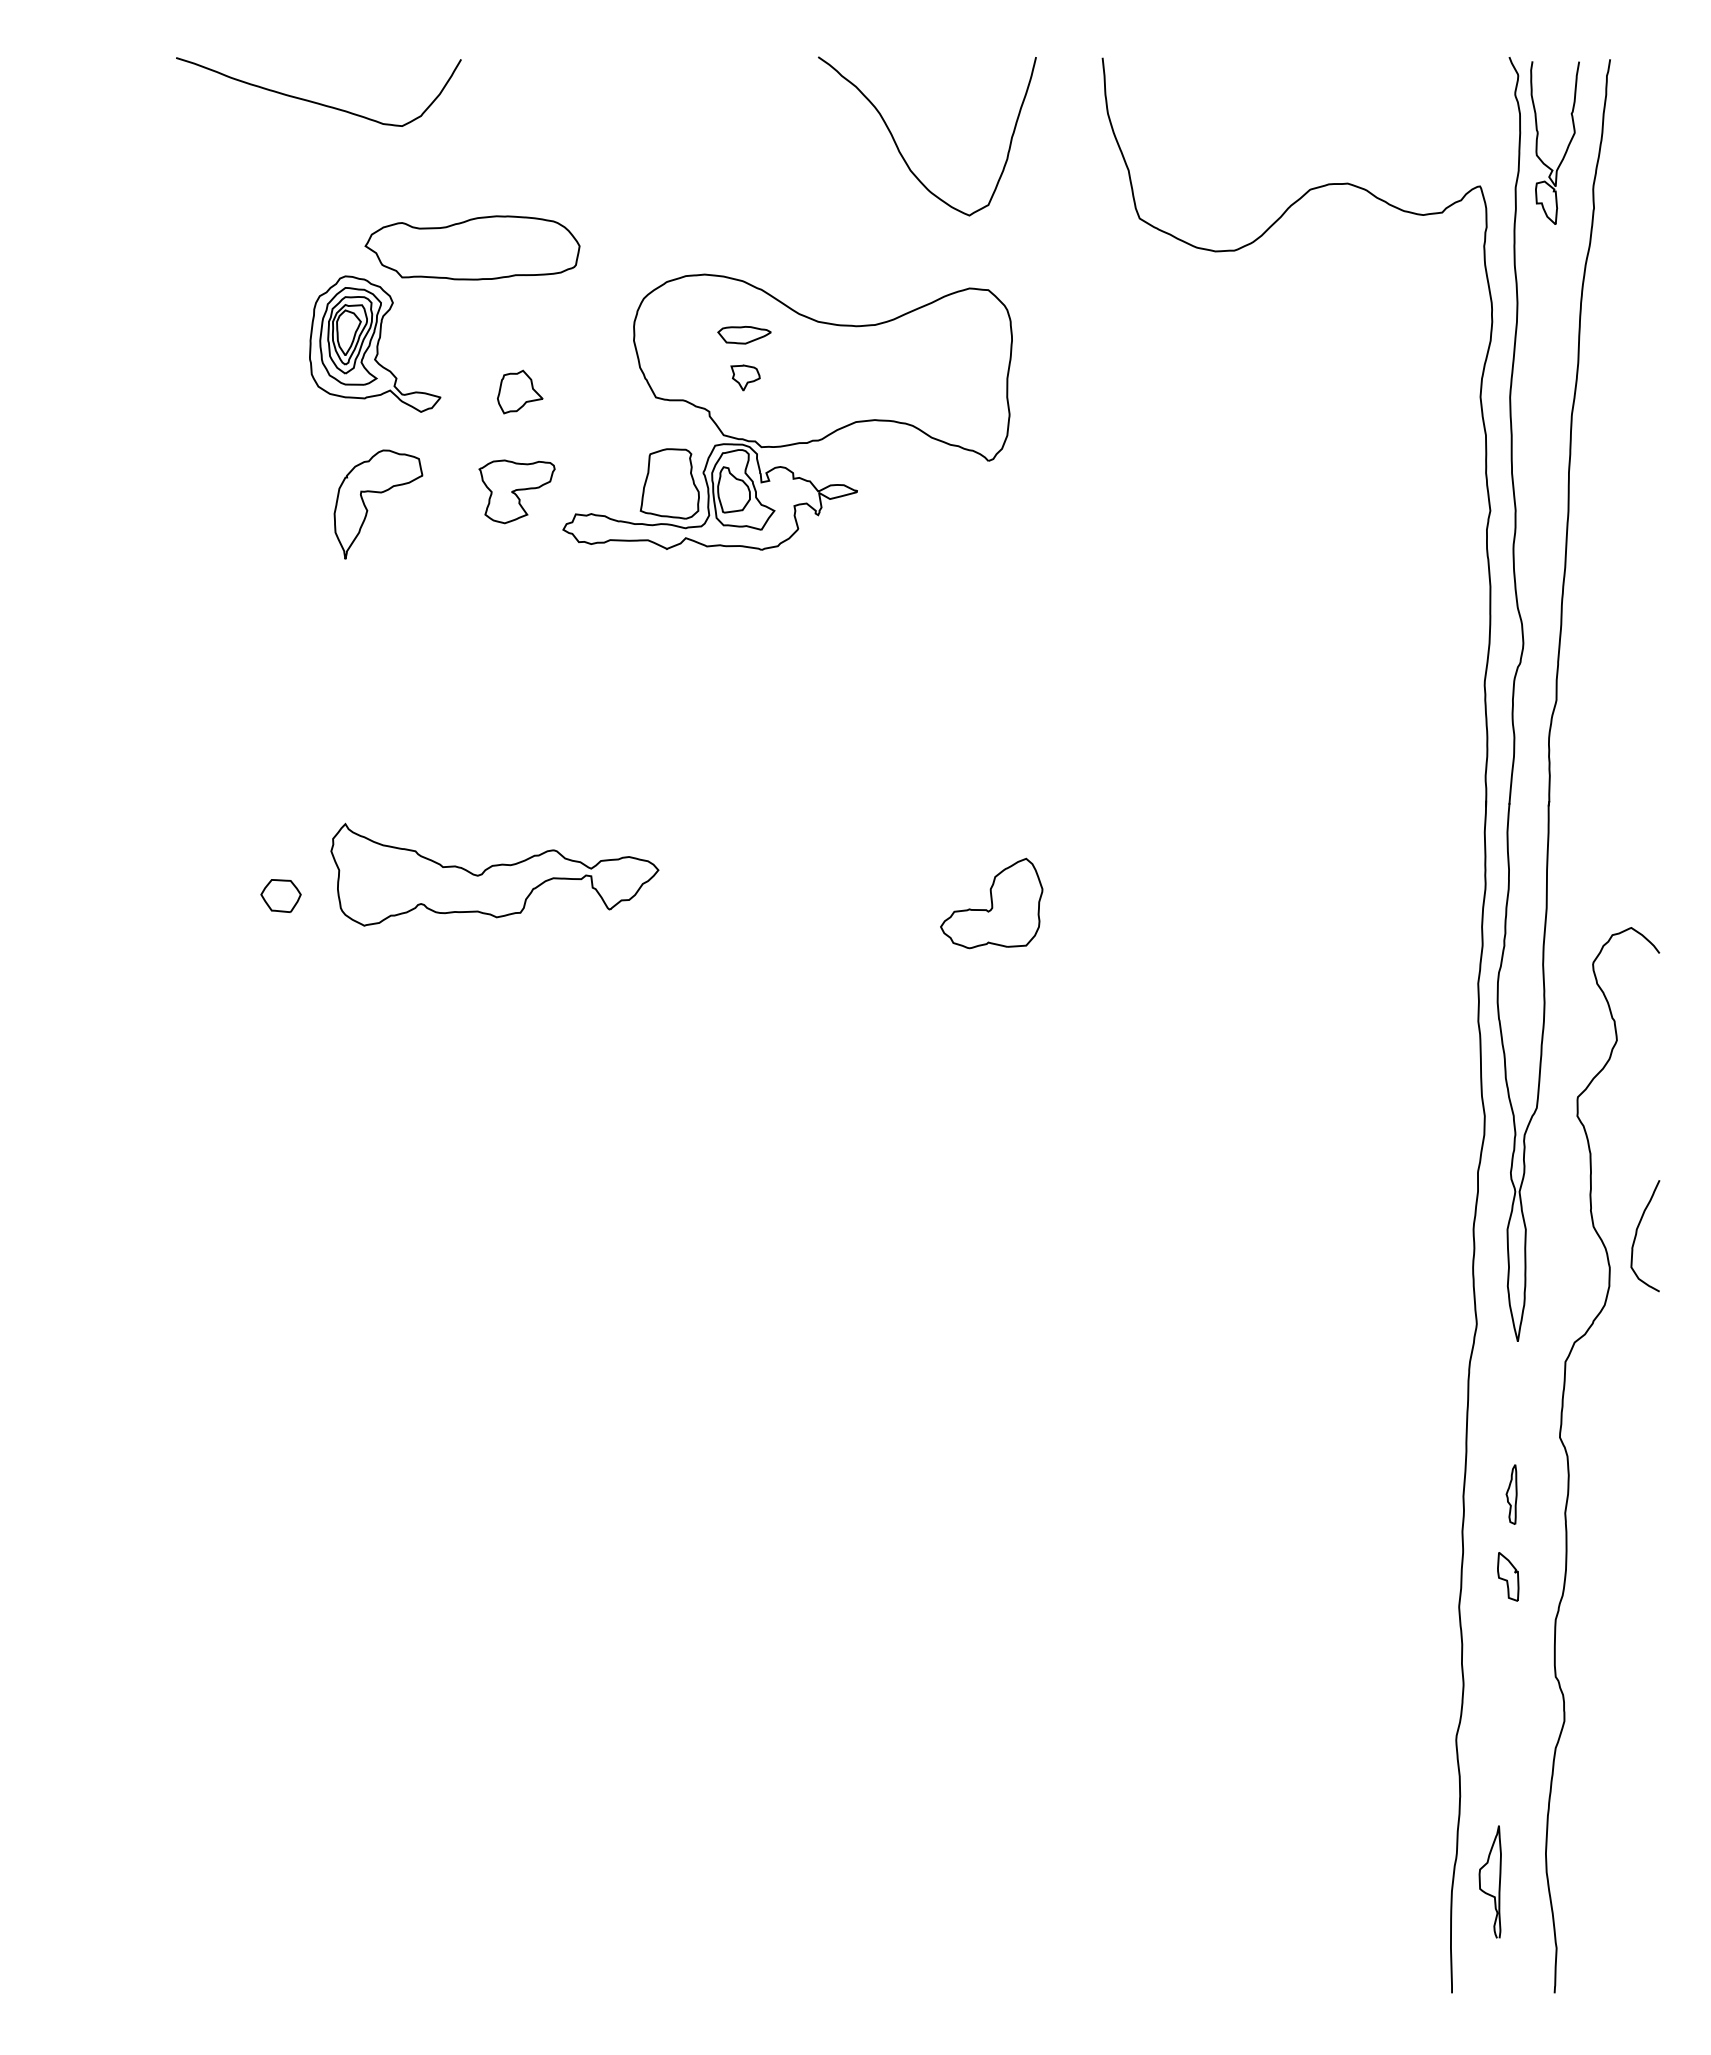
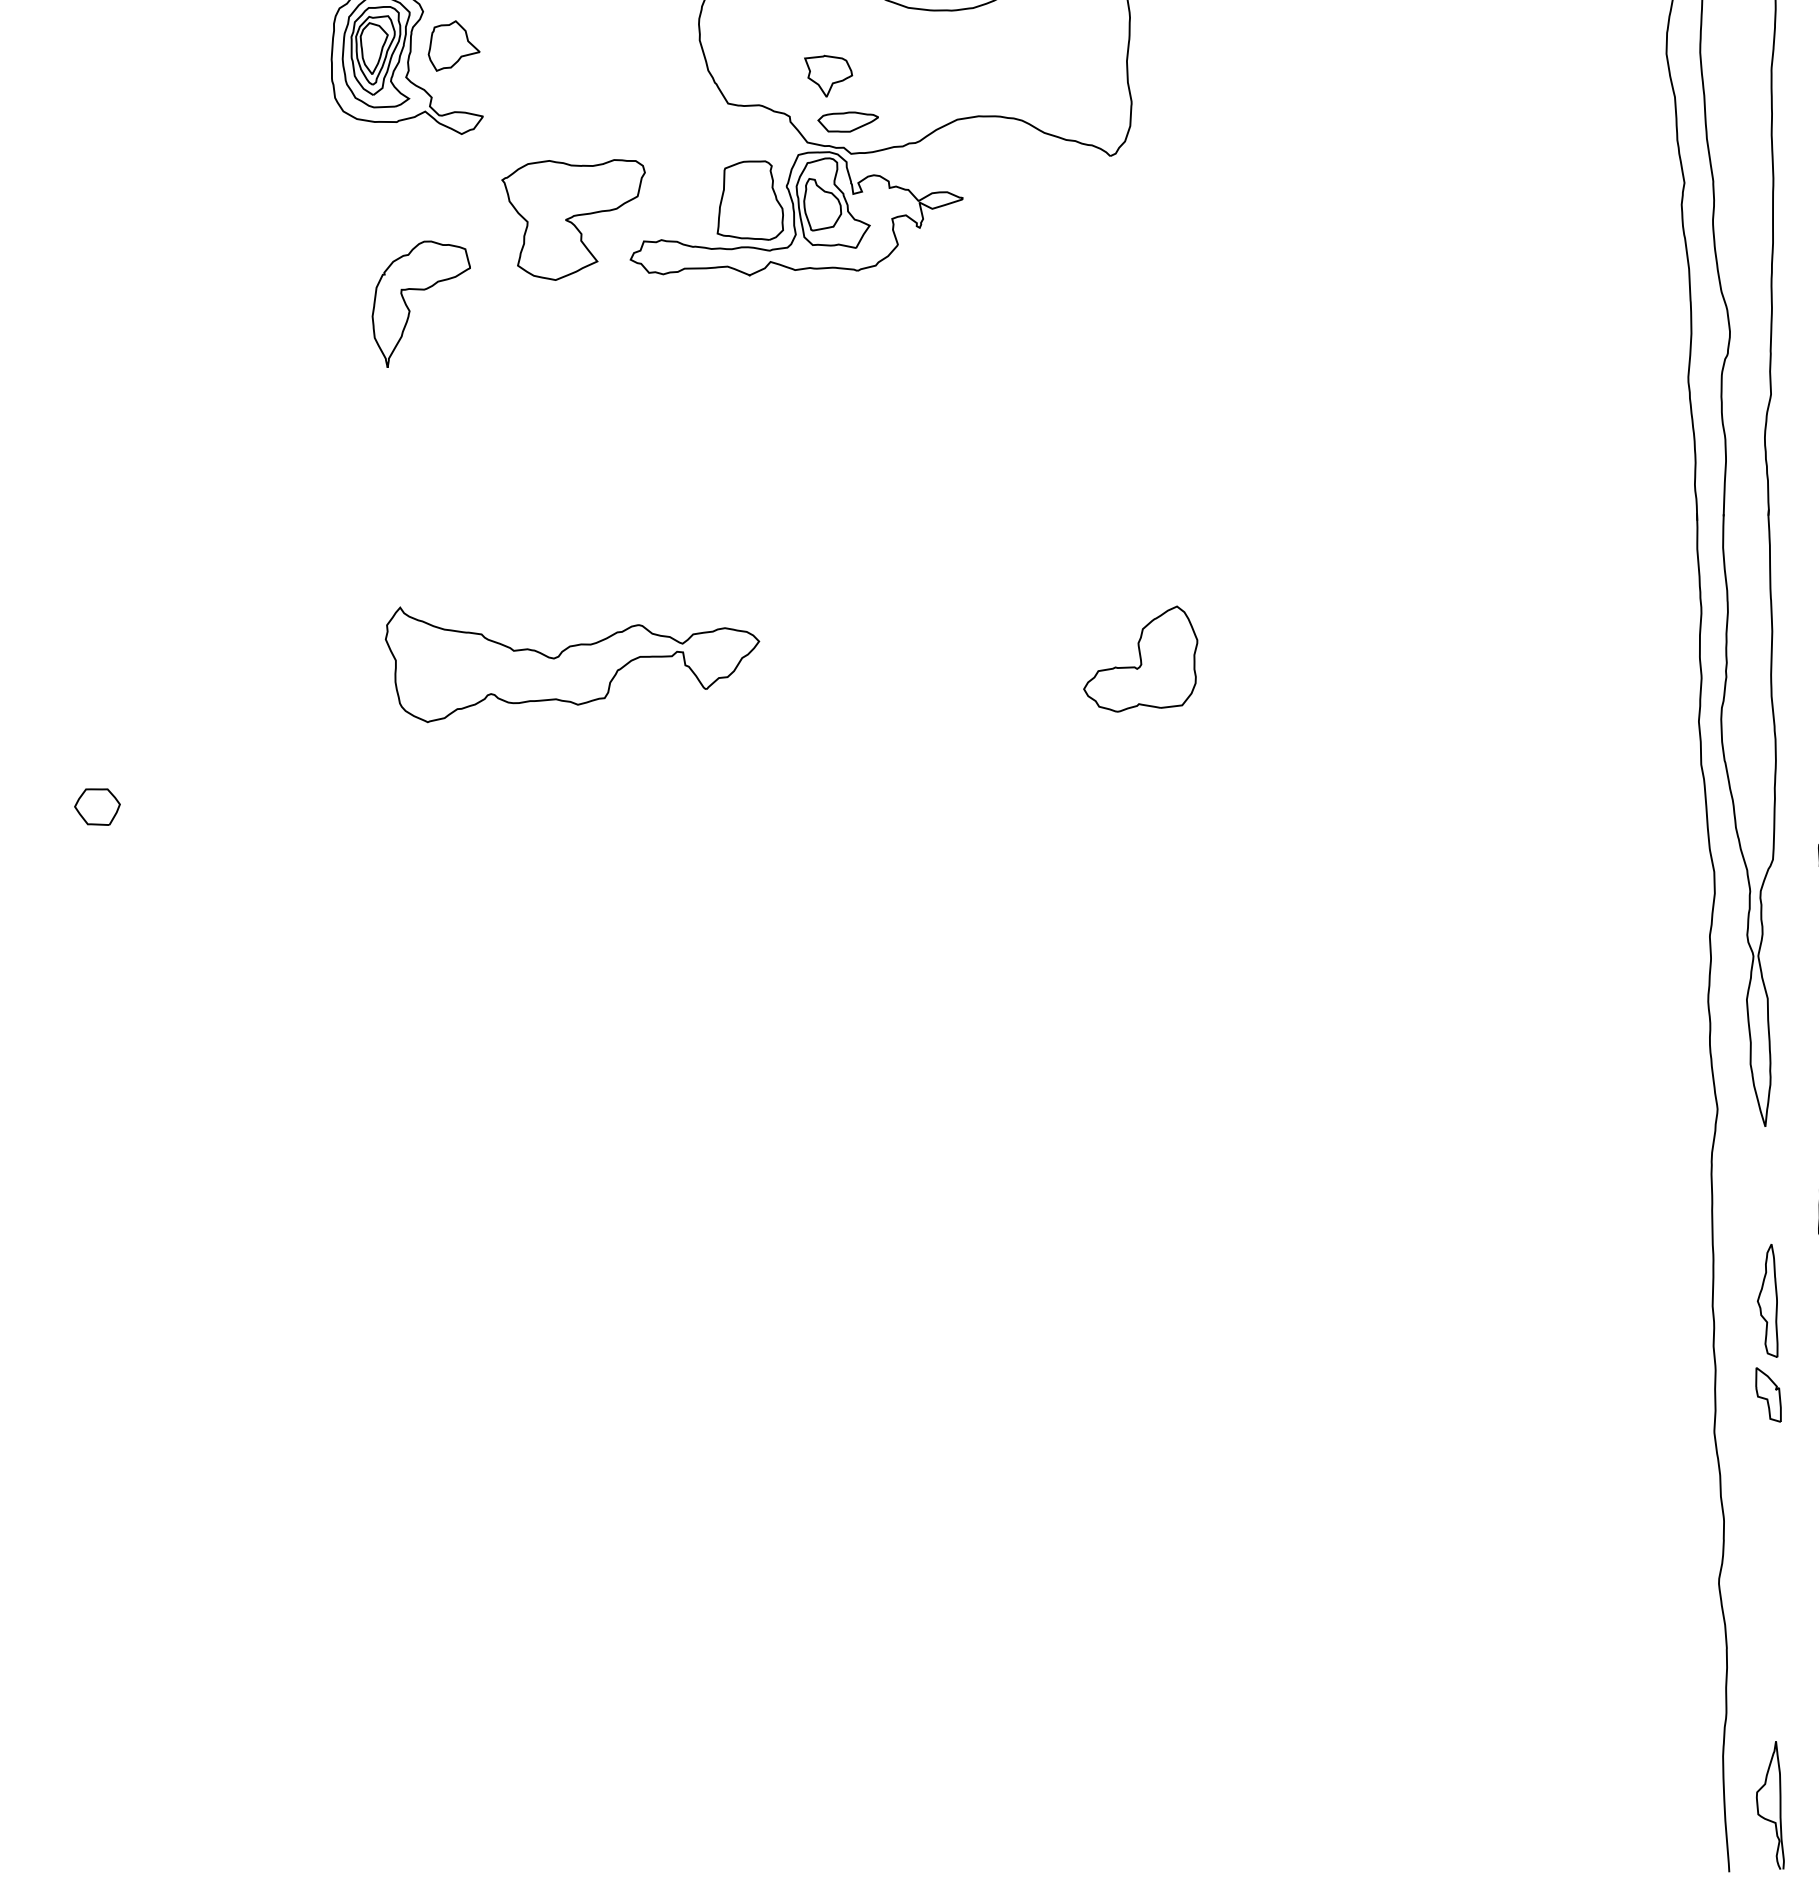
part: (744, 335) -> (848, 122), moved
part: (745, 377) -> (828, 75), size x1.43
part: (520, 391) -> (454, 44), moved
part: (516, 491) -> (575, 218), size x1.67
part: (378, 493) -> (421, 290), moved
part: (280, 895) -> (96, 806), moved
part: (1511, 1494) -> (1767, 1301), size x1.67
curve: (1480, 1881) -> (1758, 1805), moved

